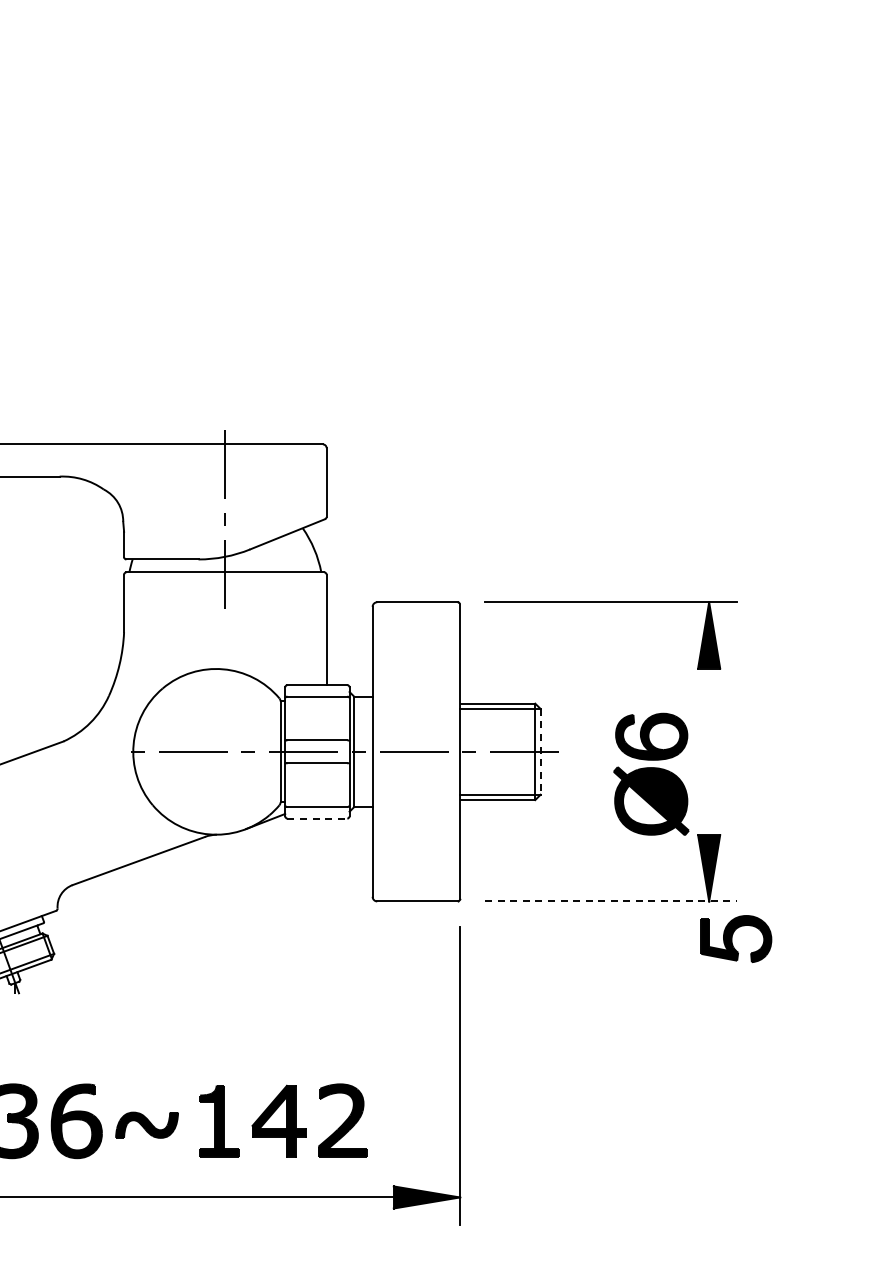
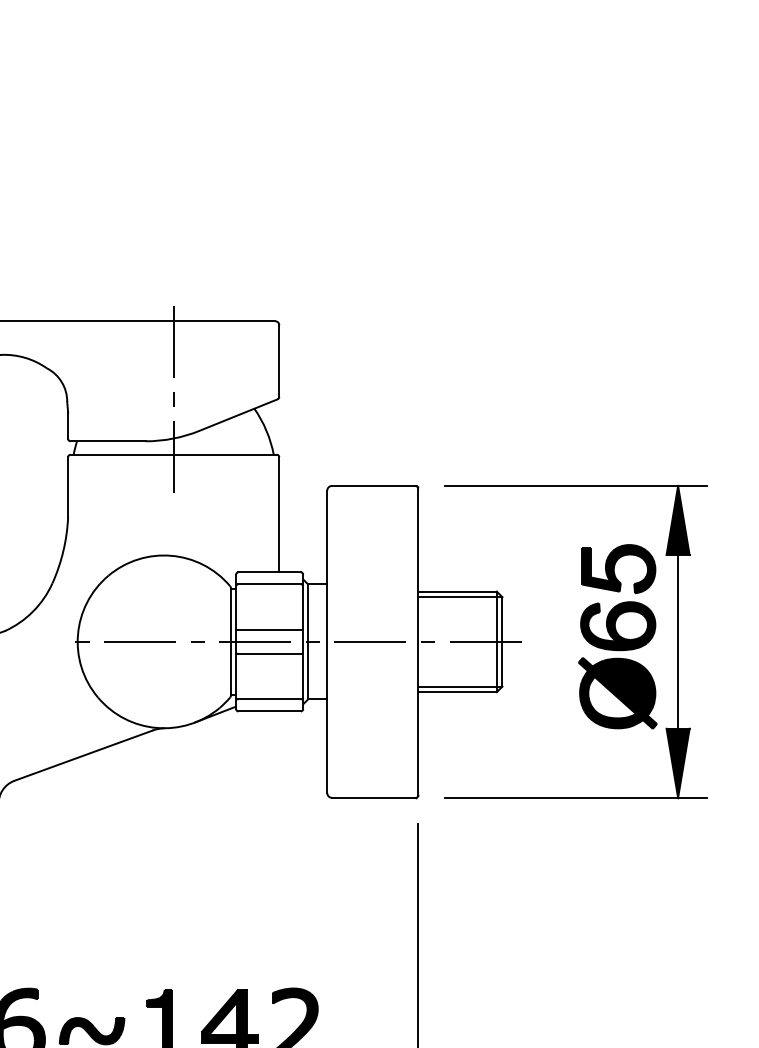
line: (540, 751) -> (502, 641), dashed -> solid
line: (709, 751) -> (678, 641), added
line: (317, 818) -> (269, 711), dashed -> solid
line: (611, 901) -> (576, 797), dashed -> solid
part: (736, 938) -> (619, 568), moved

